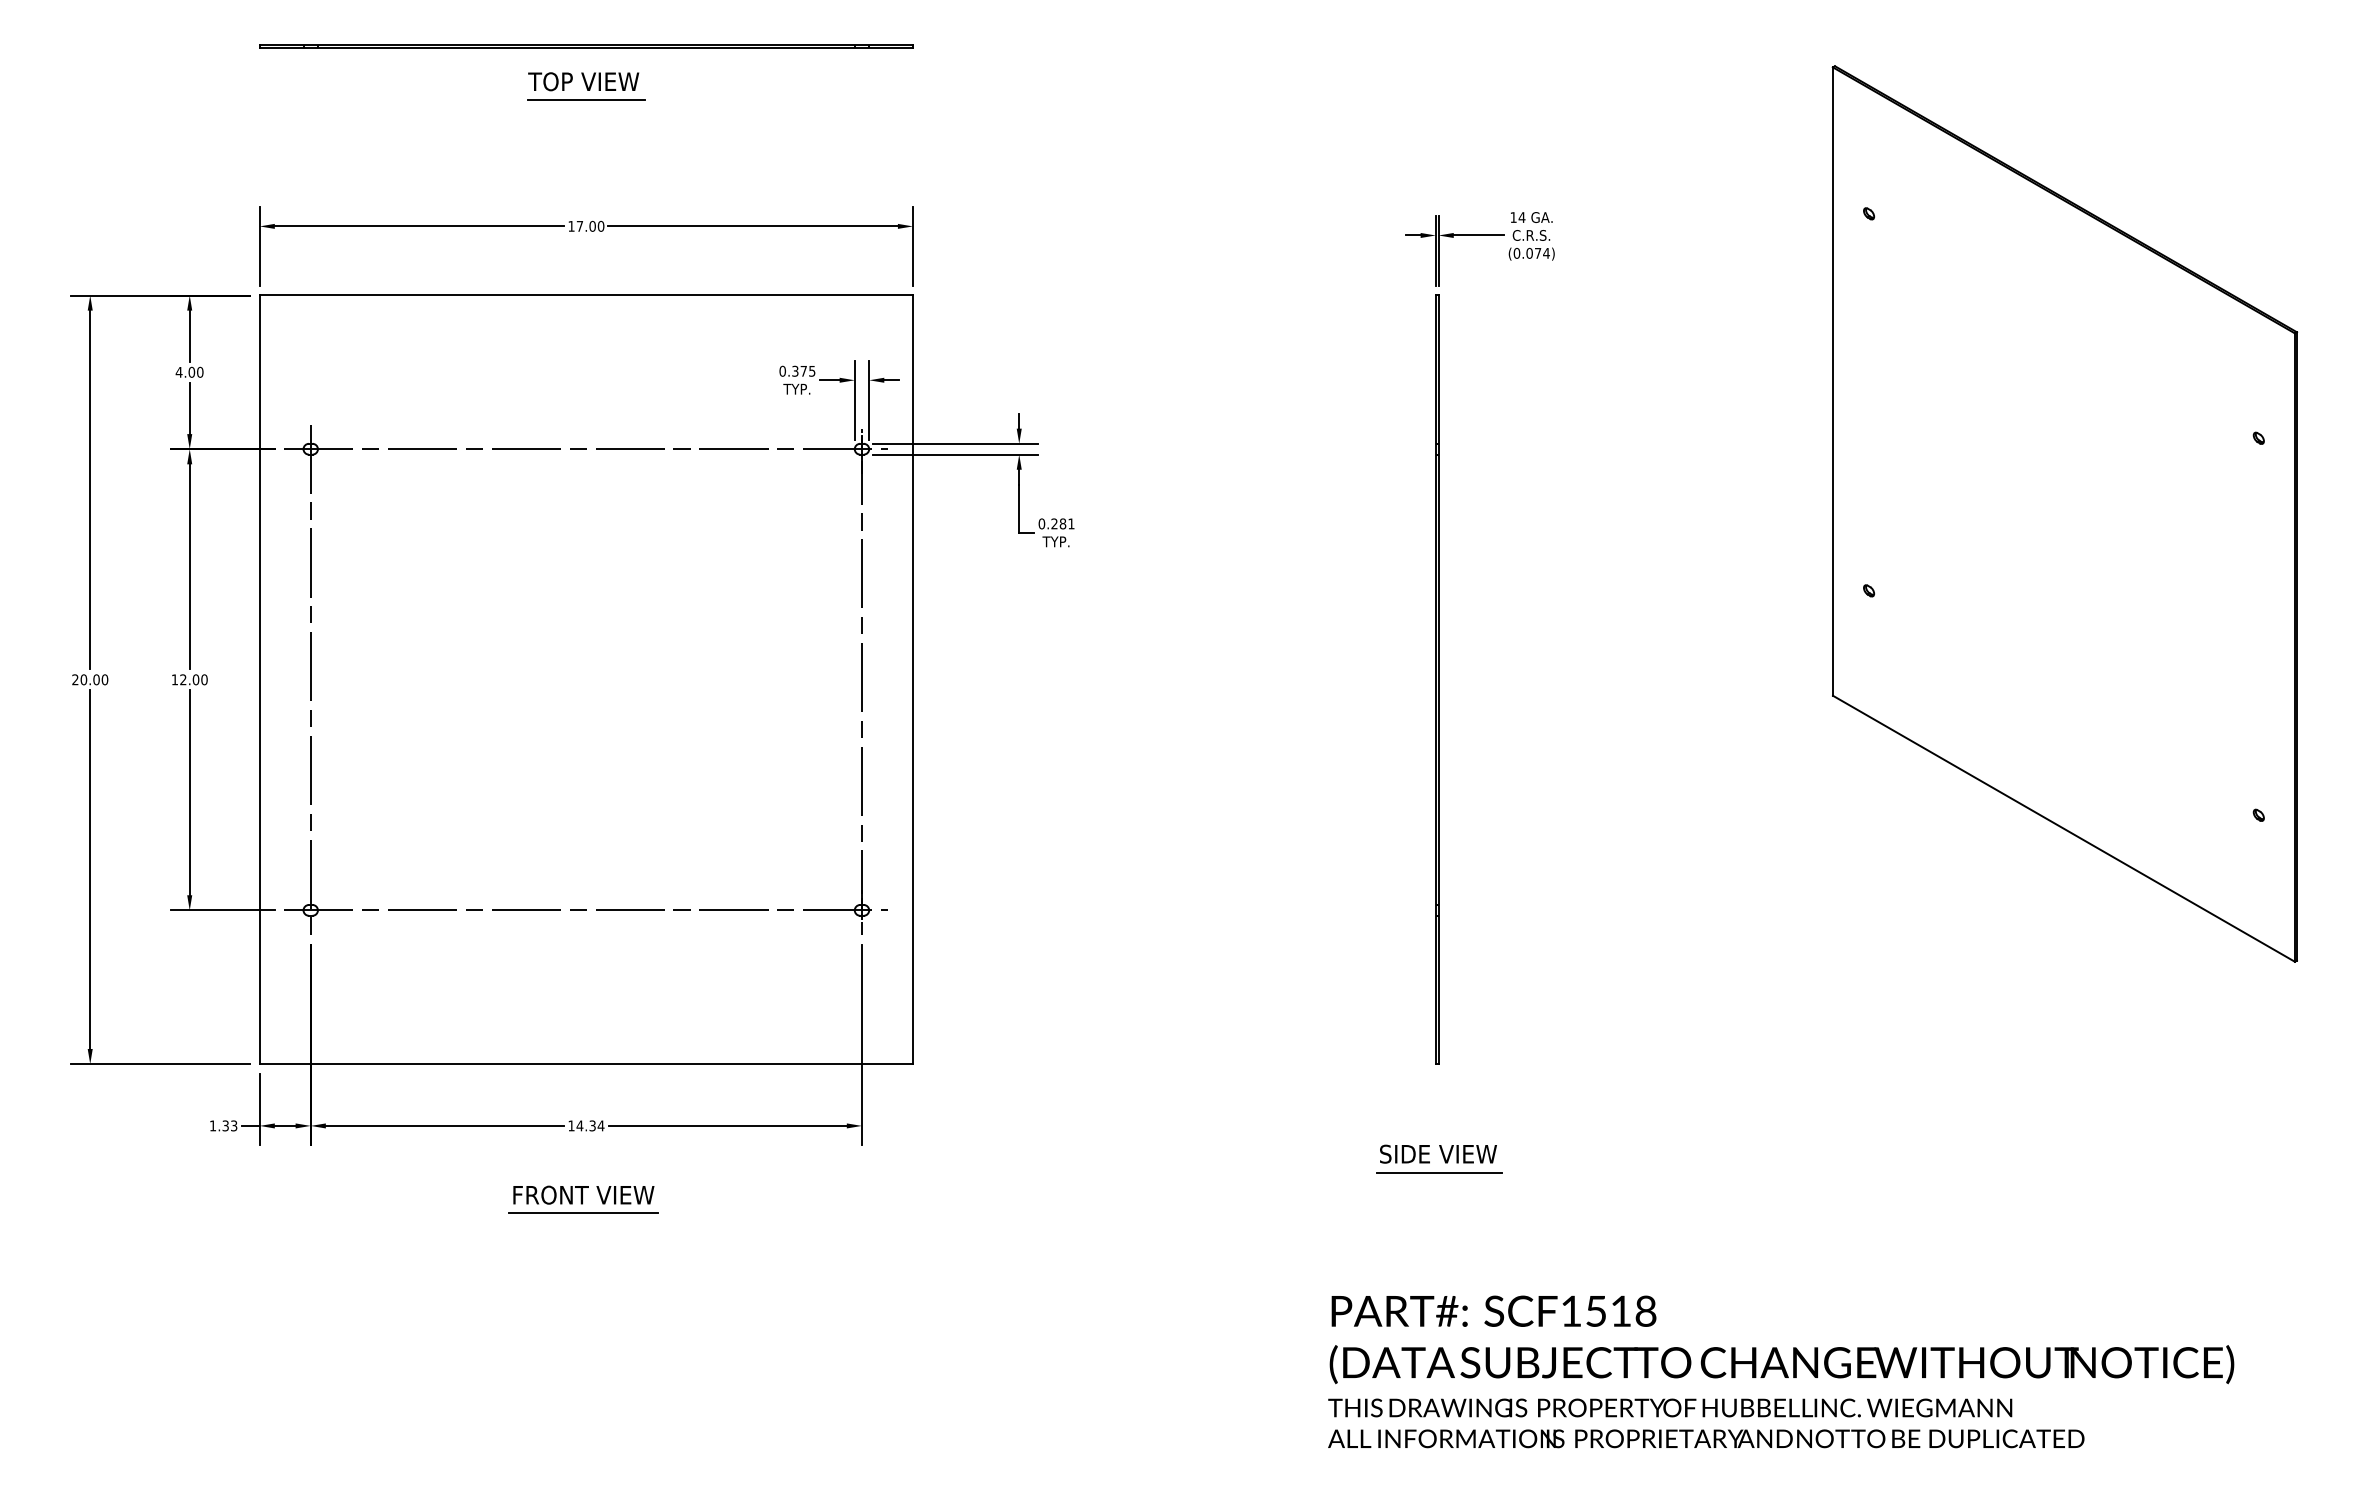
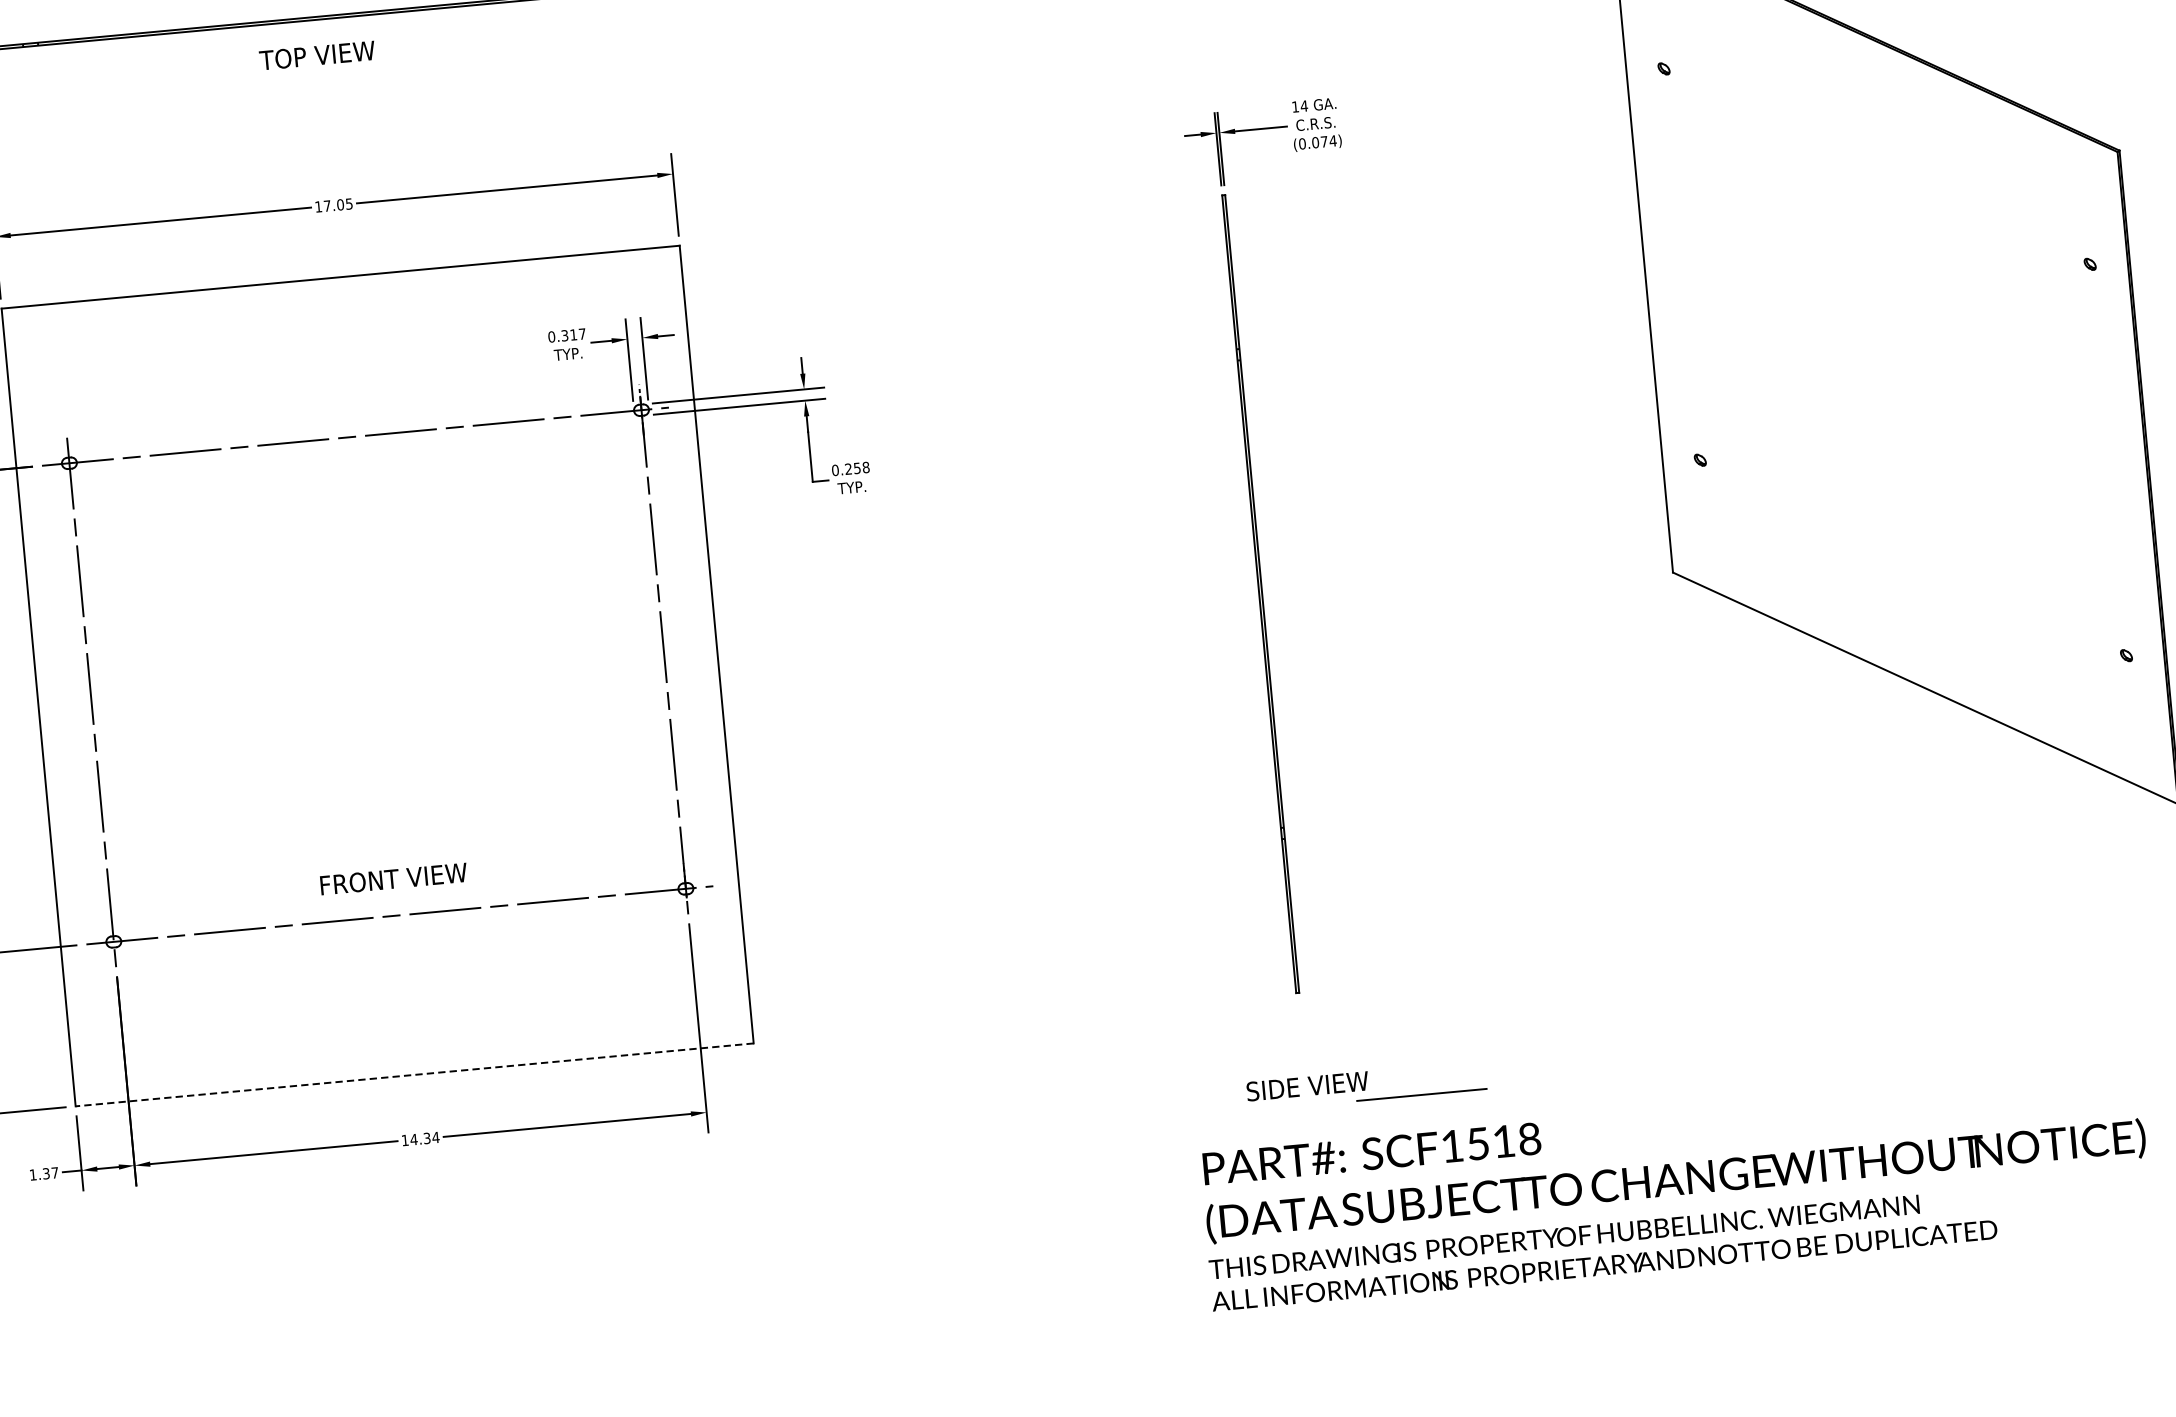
line: (586, 100) -> (322, 74), removed
text: (600, 225) -> (348, 203), 17.00 -> 17.05
text: (807, 371) -> (577, 334), 0.375 -> 0.317
text: (1066, 523) -> (860, 467), 0.281 -> 0.258
line: (586, 1064) -> (414, 1075), solid -> dashed
text: (234, 1125) -> (55, 1172), 1.33 -> 1.37
line: (1439, 1172) -> (1421, 1094), moved
text: (583, 1194) -> (393, 878), moved
line: (583, 1213) -> (426, 1230), removed
text: (1781, 1371) -> (1676, 1188), moved

